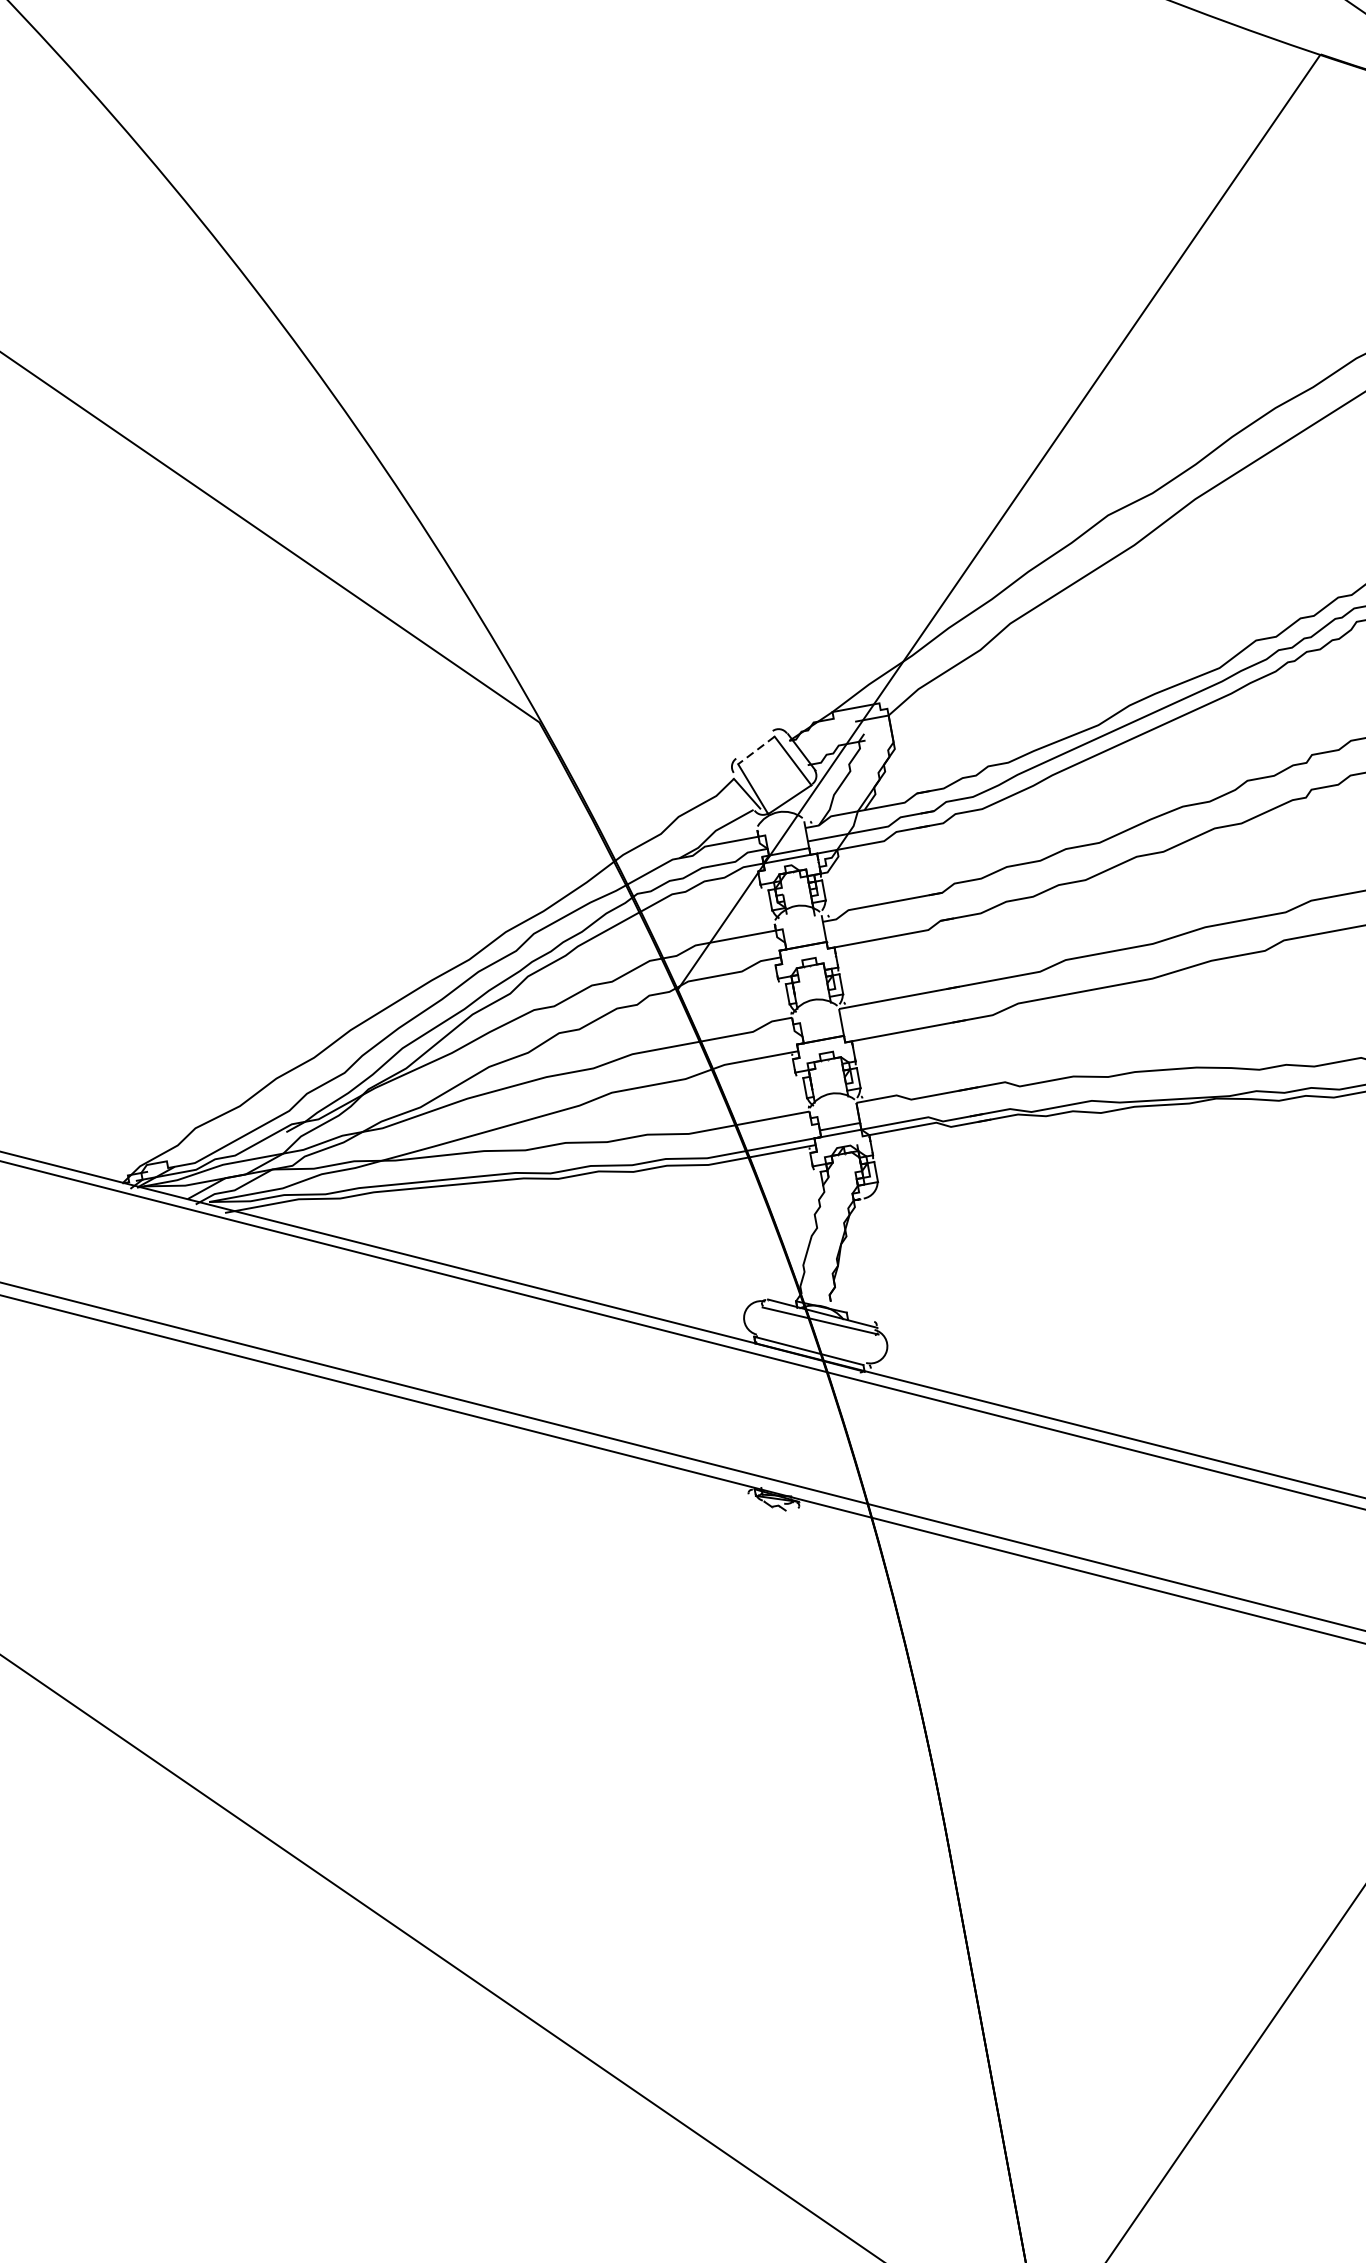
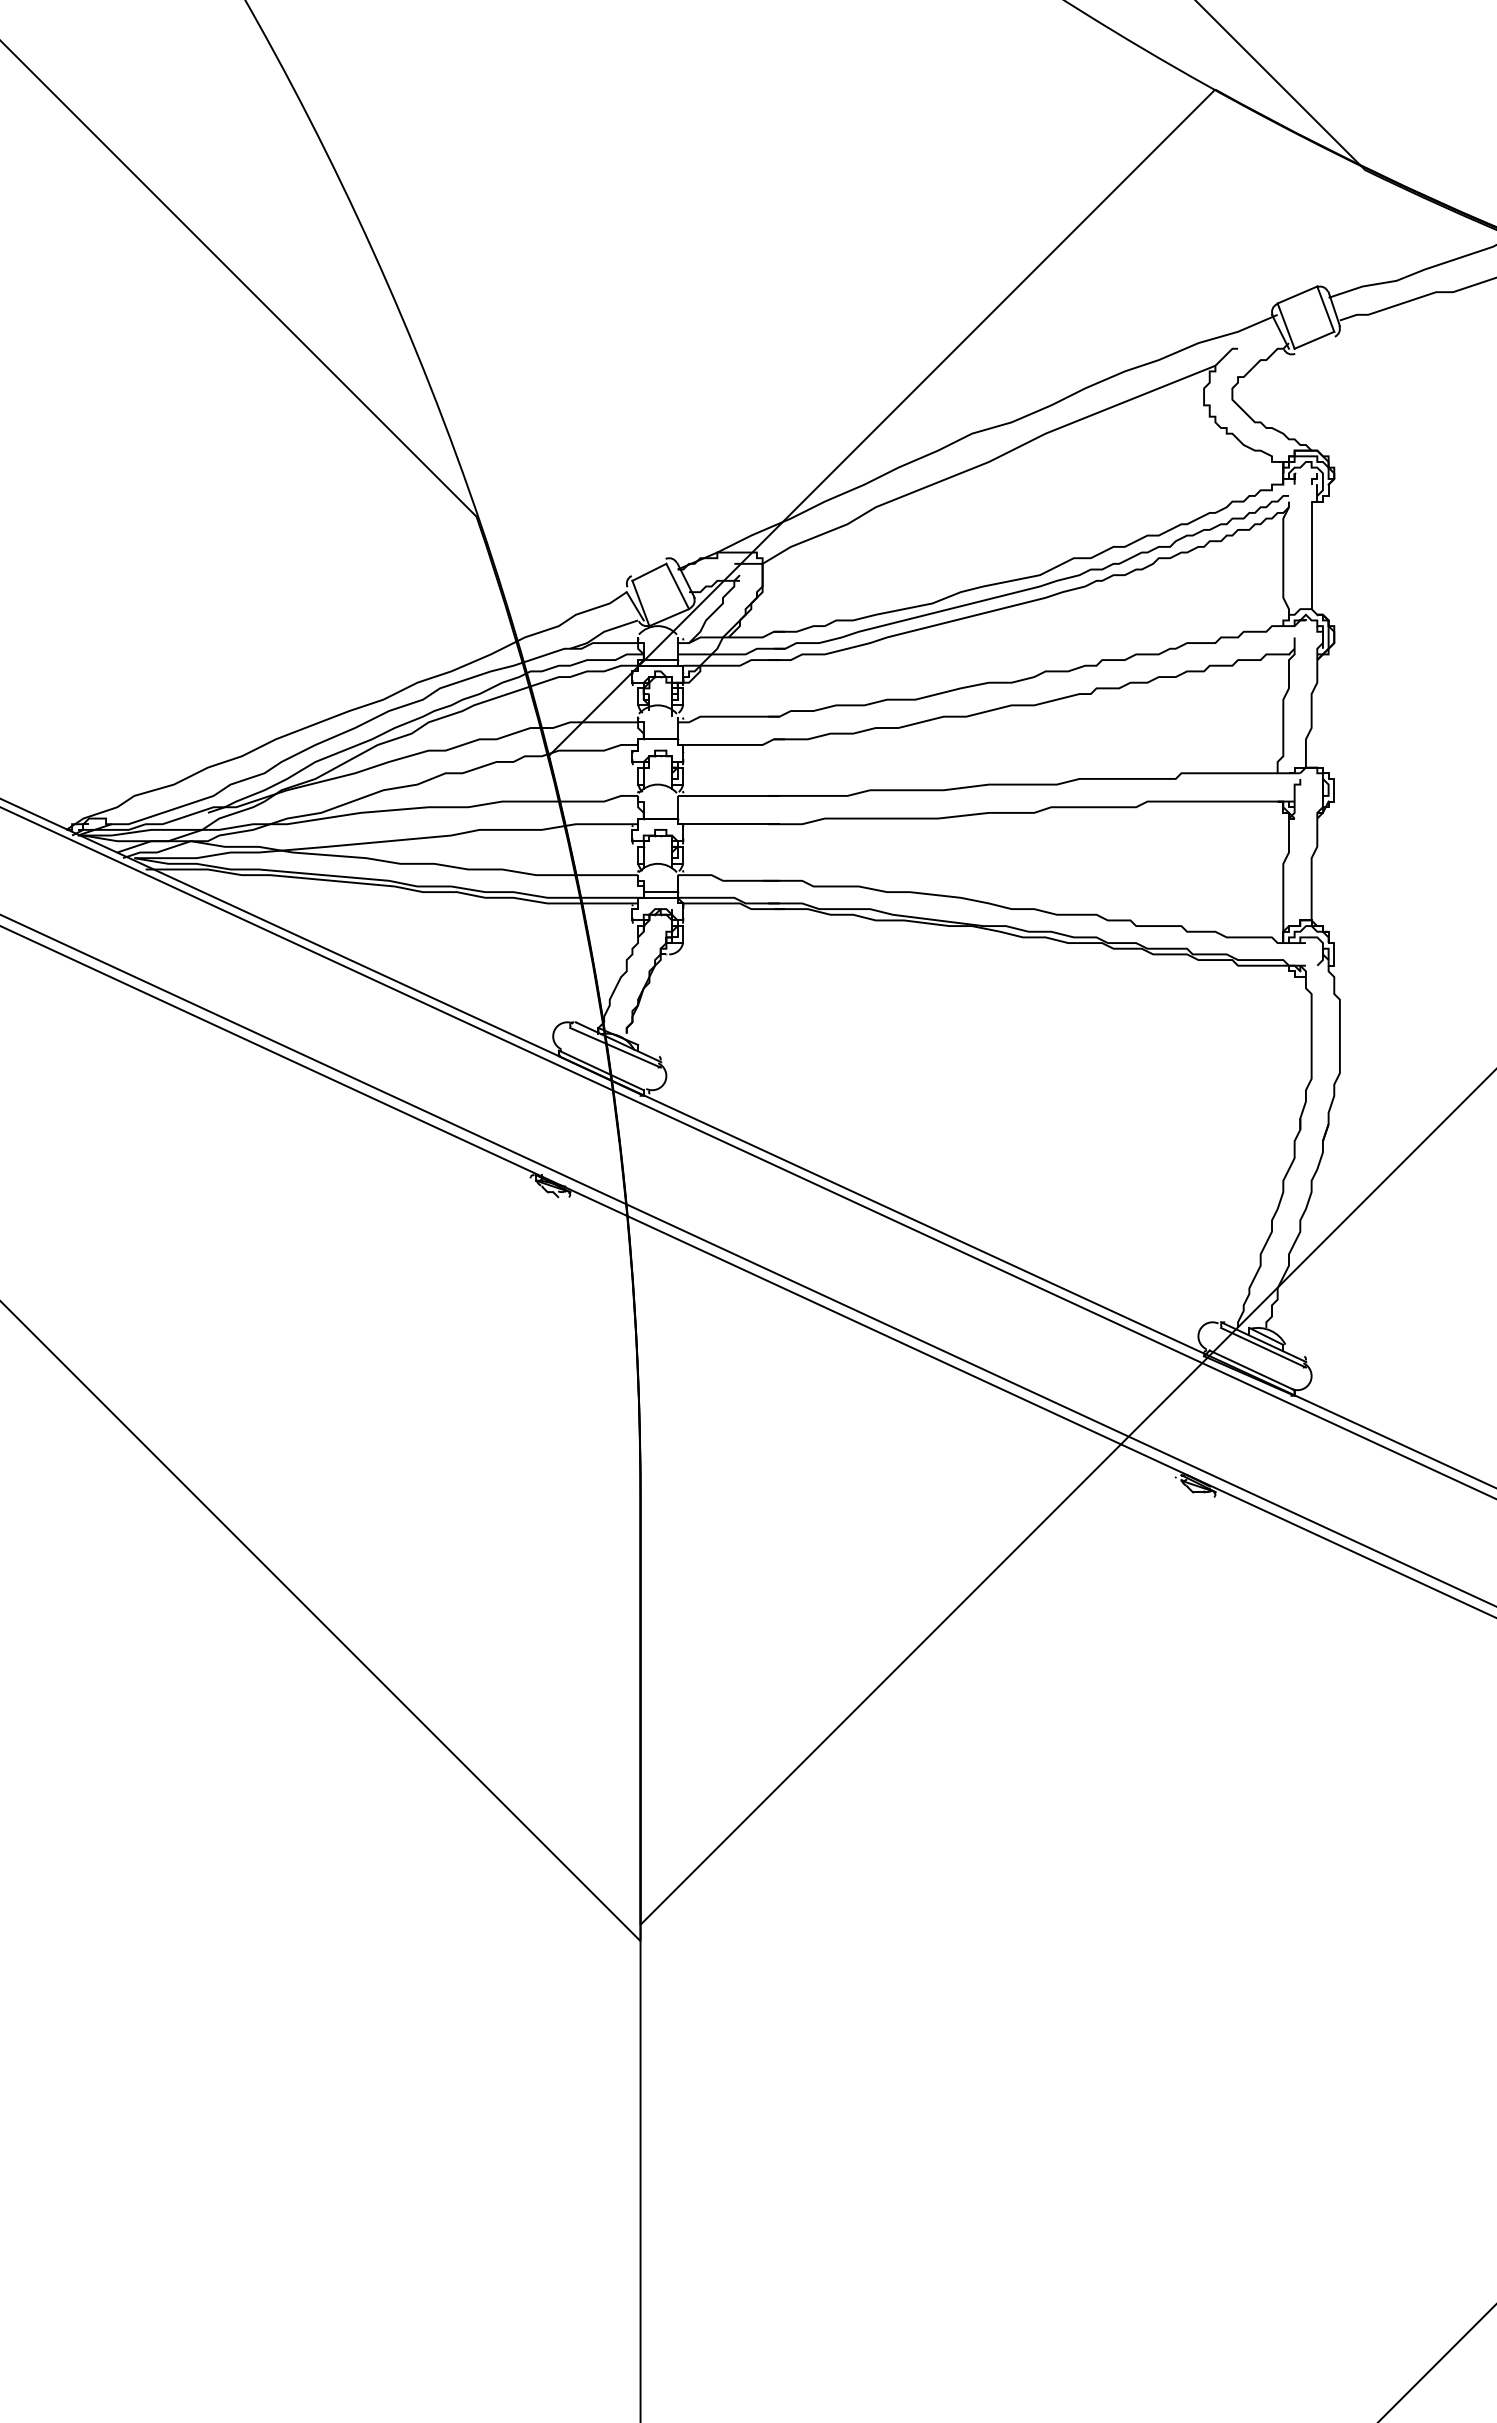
line: (756, 750) -> (649, 572), dashed -> solid

